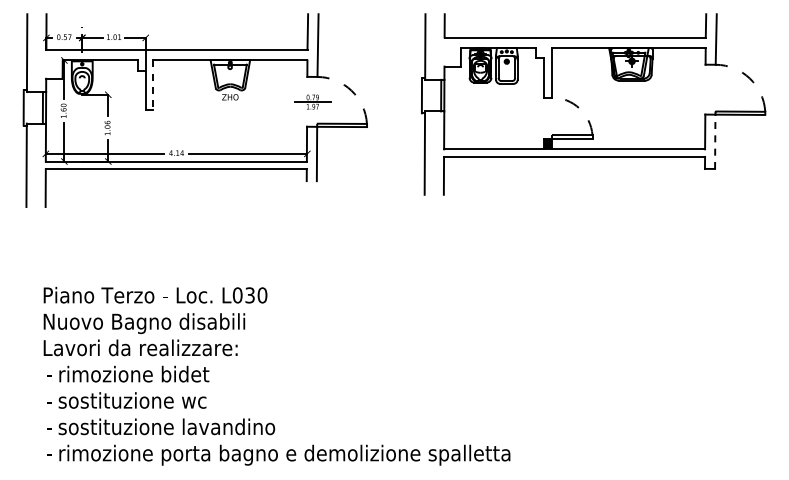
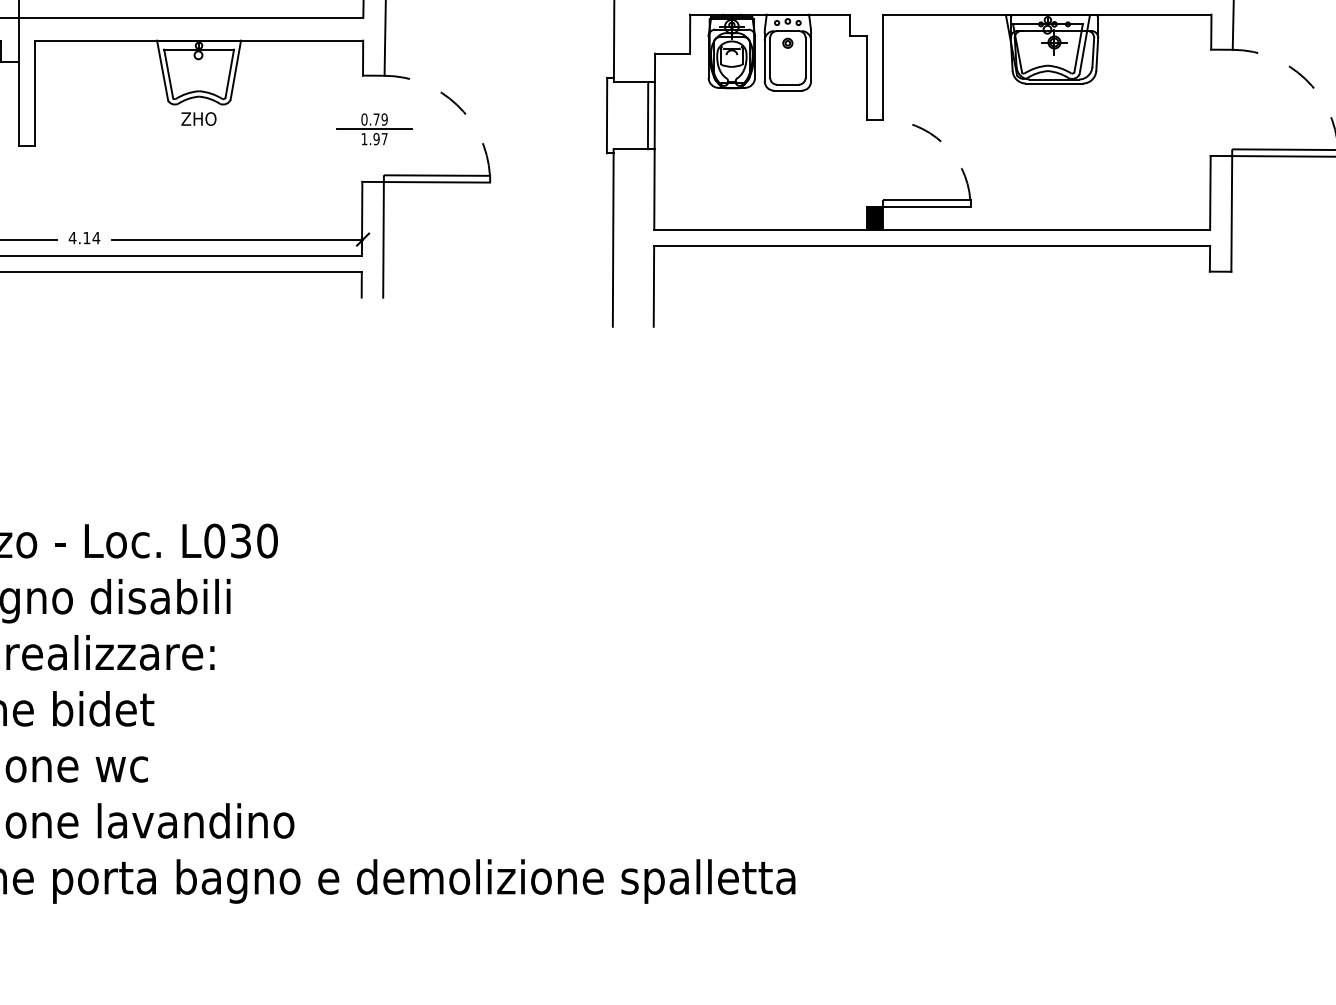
line: (153, 85) -> (35, 93), dashed -> solid
line: (715, 141) -> (1232, 213), dashed -> solid

